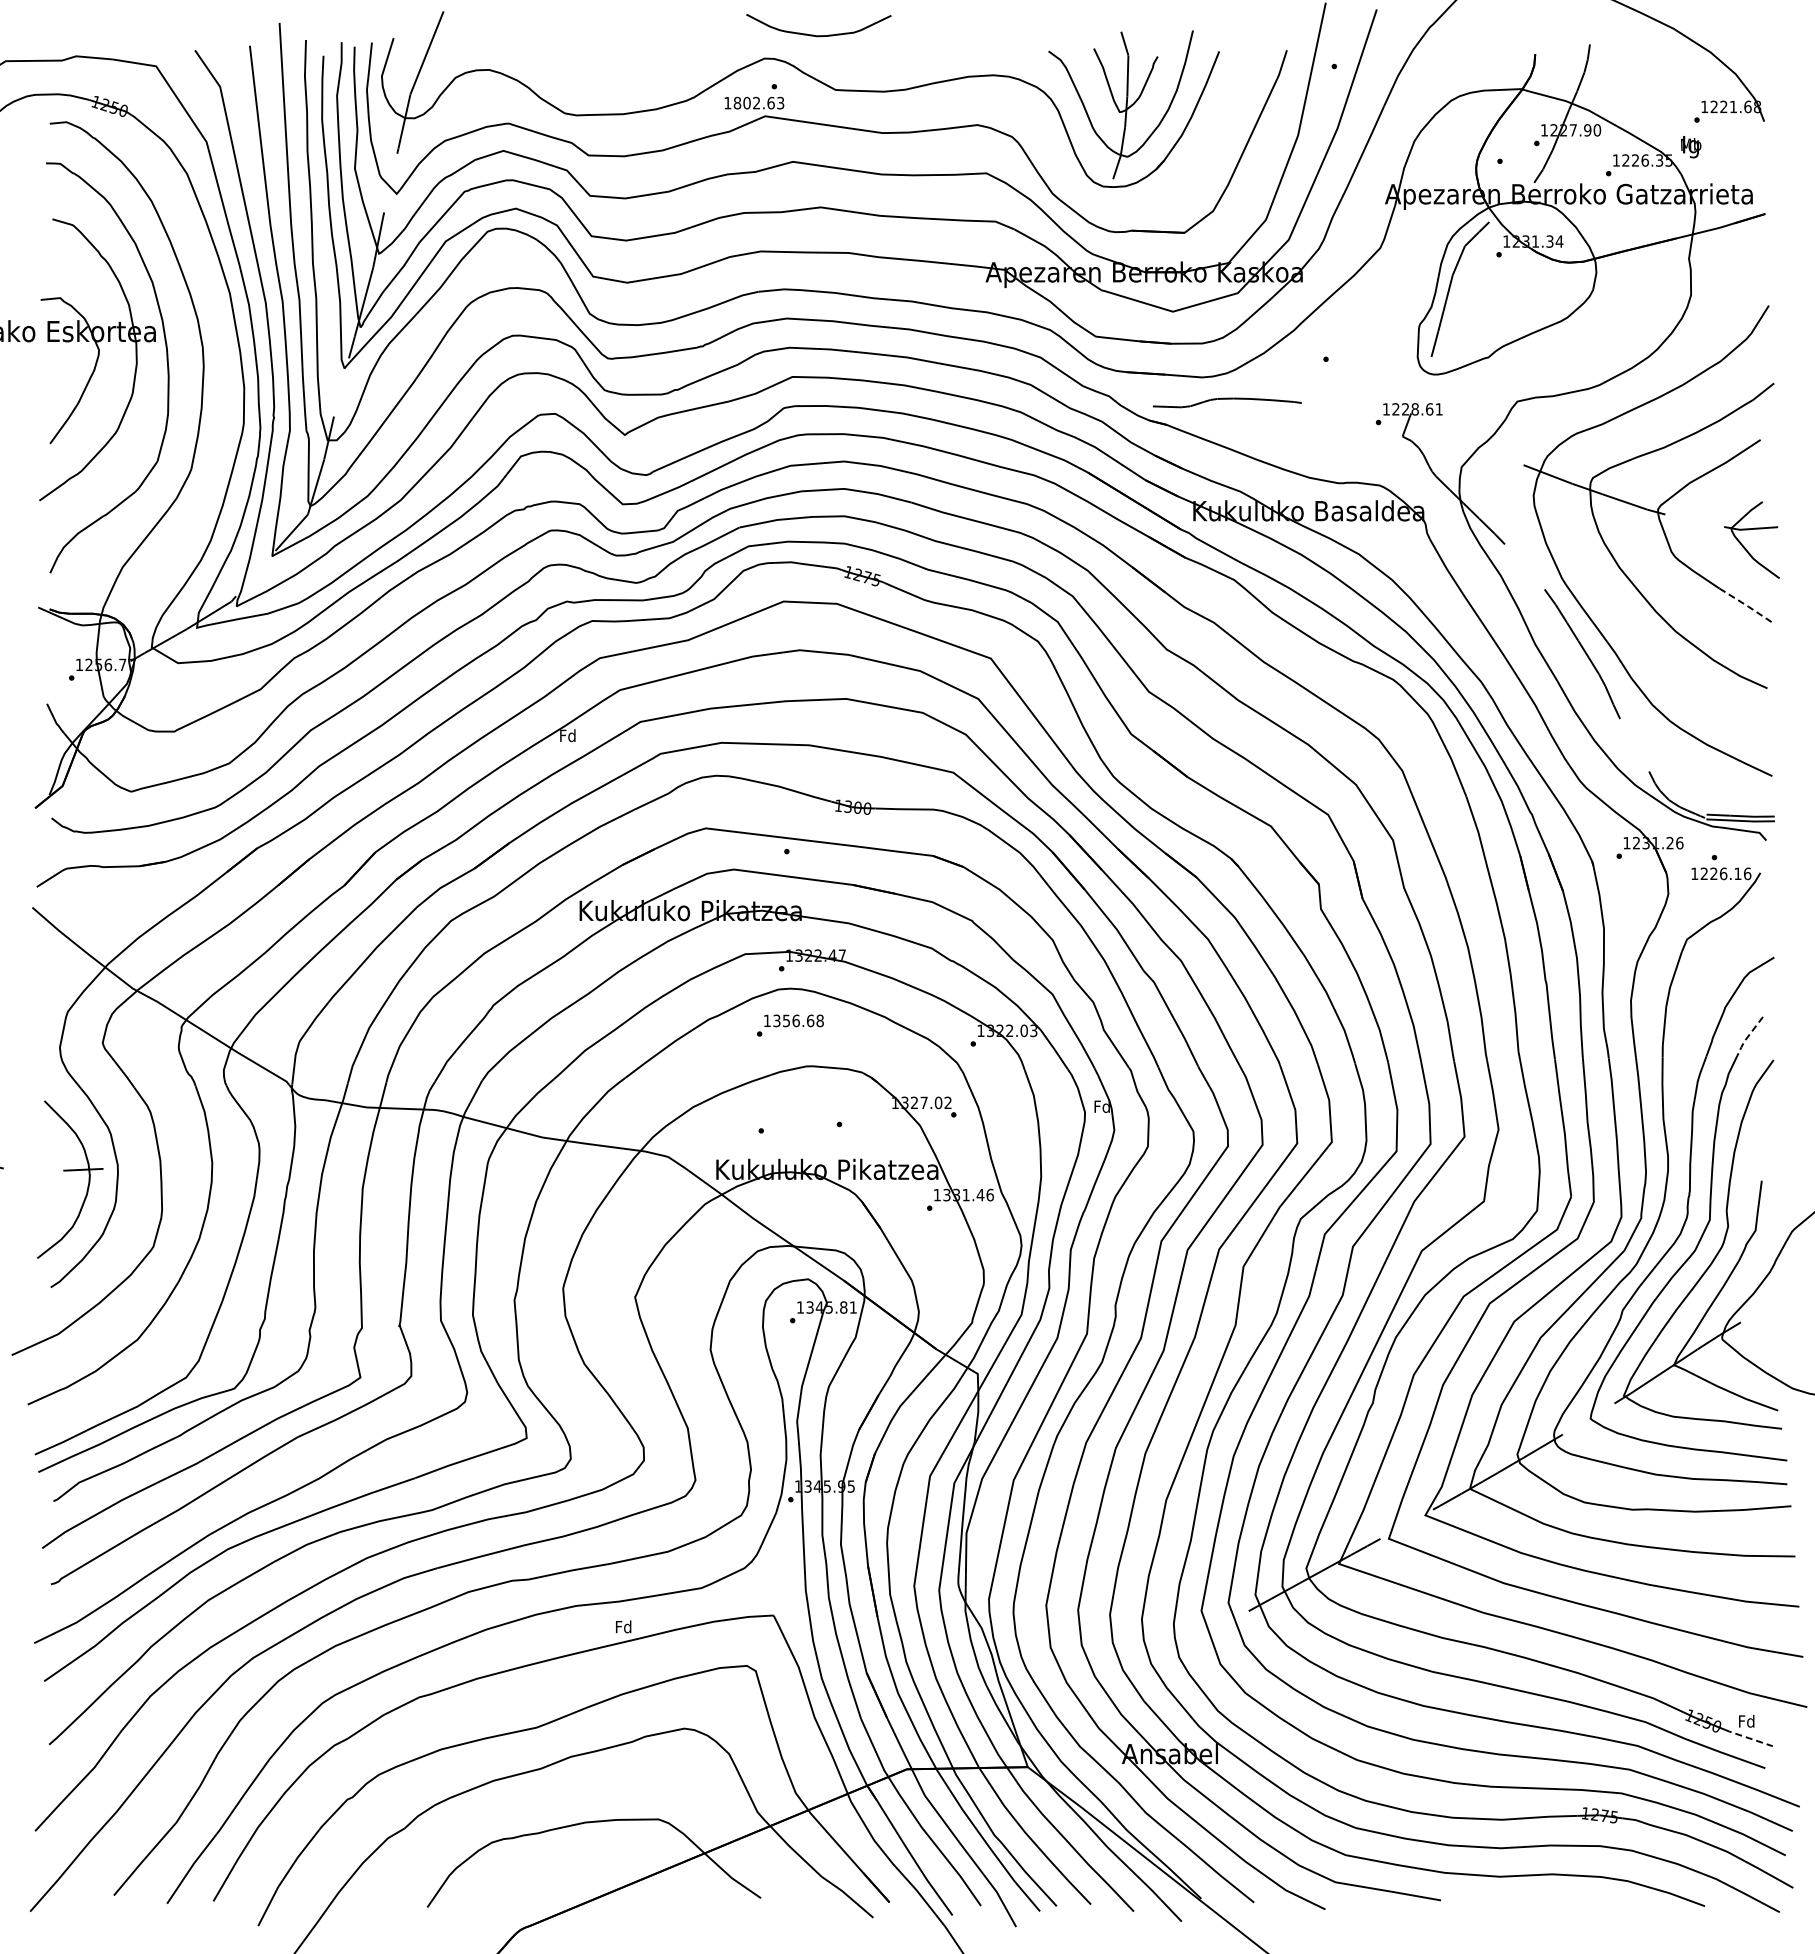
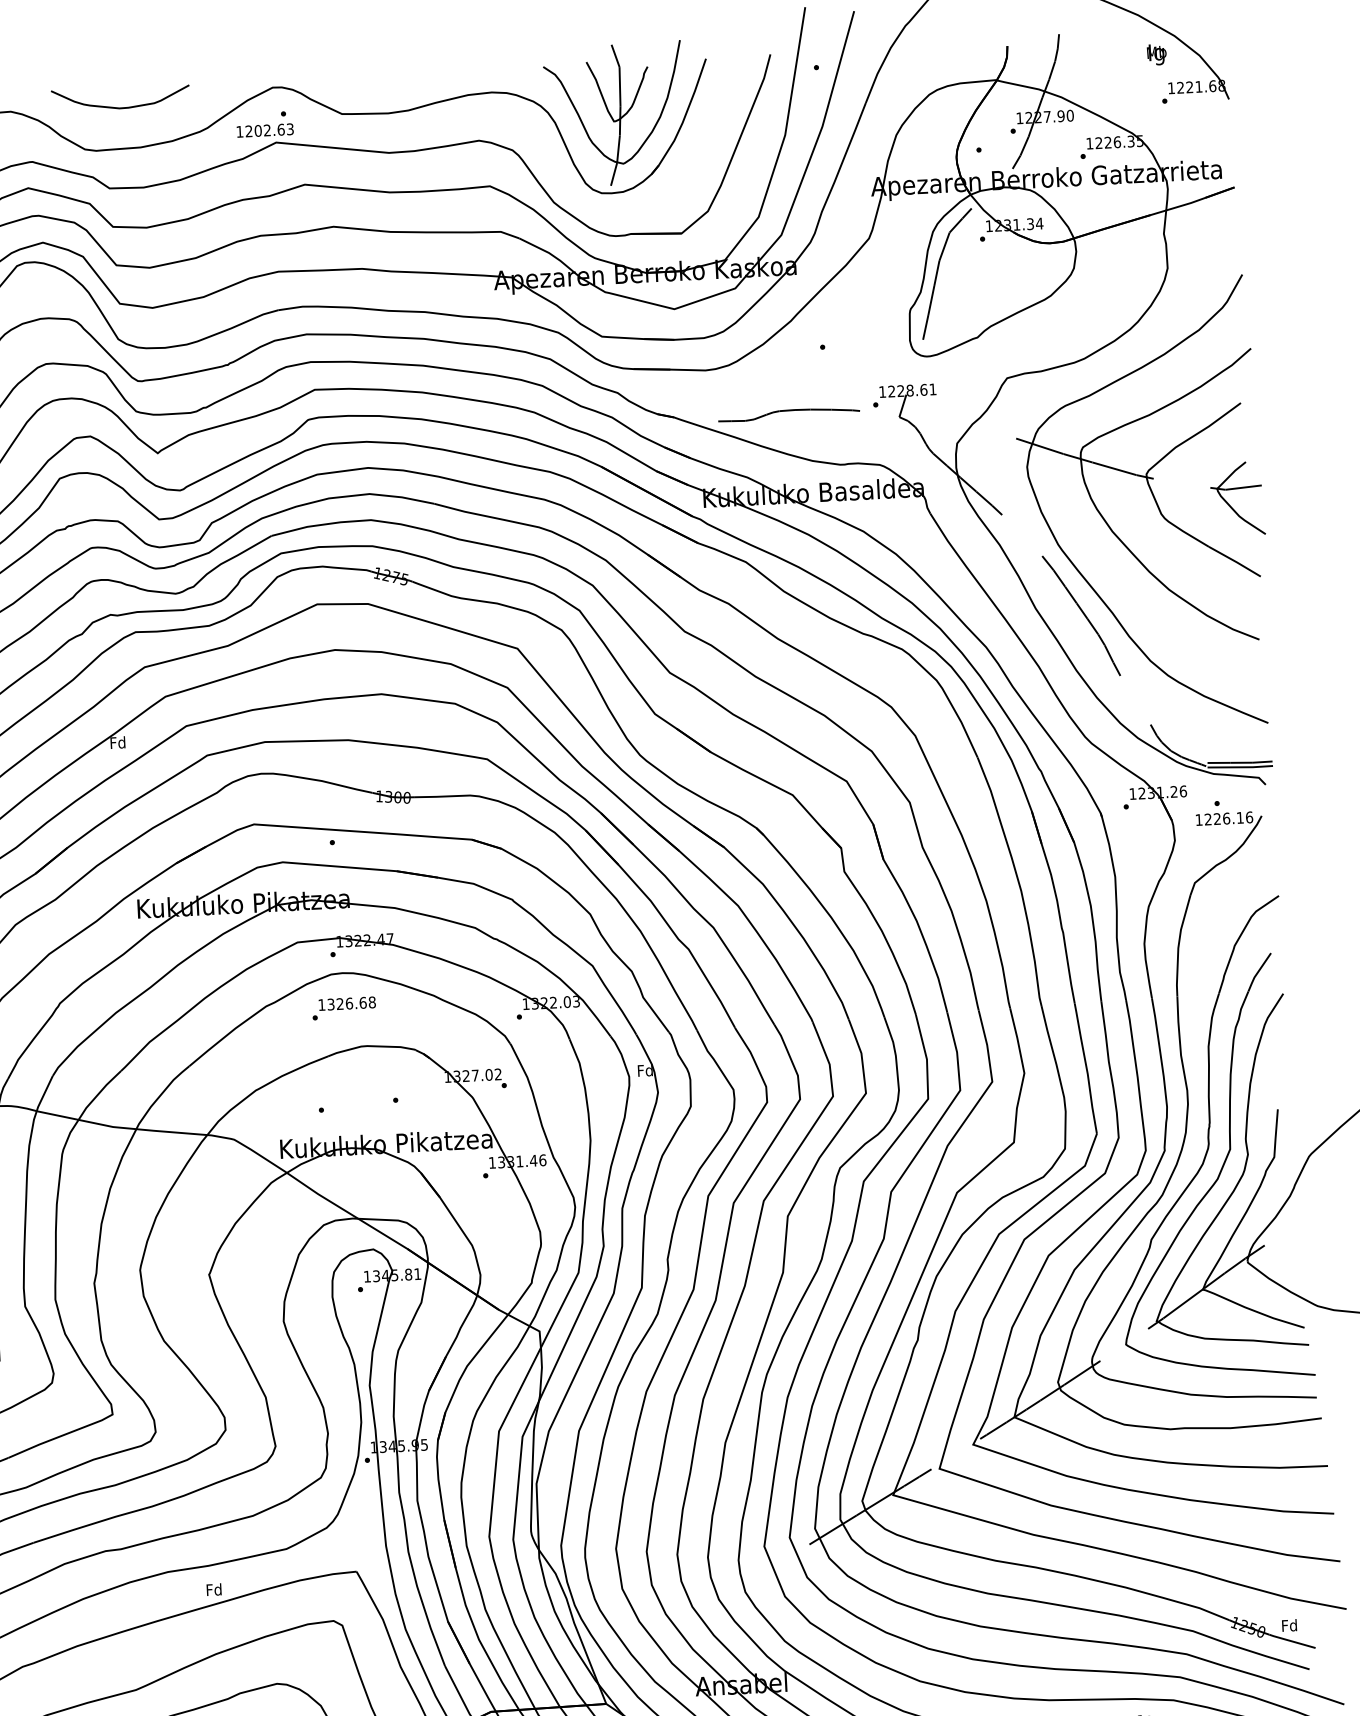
curve: (818, 35) -> (120, 107), moved
text: (737, 103) -> (249, 131), 1802.63 -> 1202.63
text: (1691, 147) -> (1157, 55), moved
curve: (1227, 399) -> (789, 411), moved
line: (1746, 605) -> (1235, 561), dashed -> solid
text: (786, 1020) -> (340, 1003), 1356.68 -> 1326.68
line: (1747, 1036) -> (1257, 972), dashed -> solid
line: (1748, 1737) -> (1292, 1640), dashed -> solid

